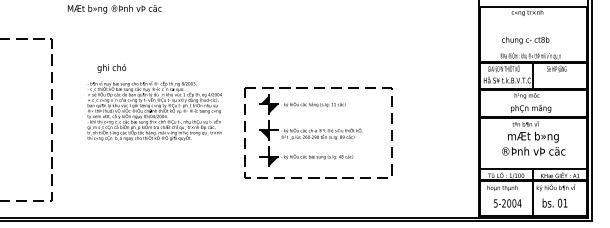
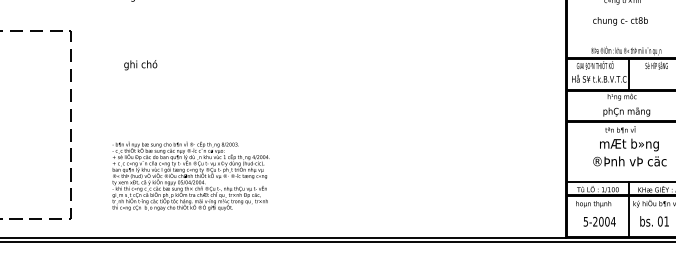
text: (525, 40) -> (620, 21), moved
text: (154, 110) -> (190, 175), moved
part: (318, 132) -> (380, 139), removed

